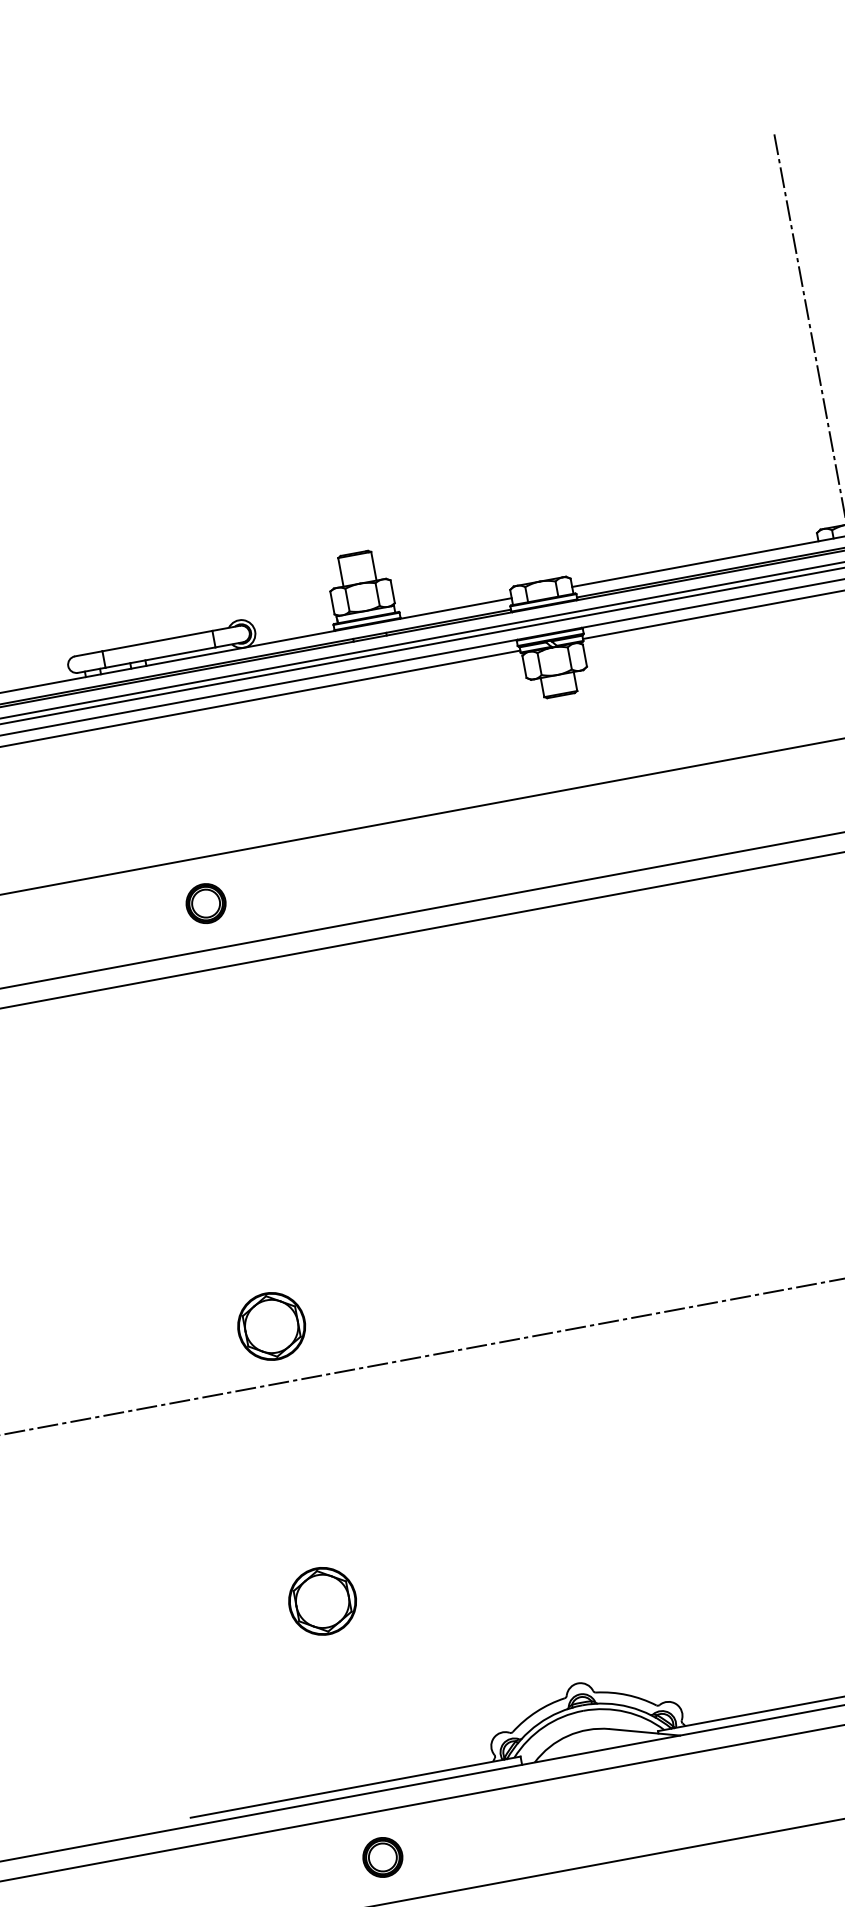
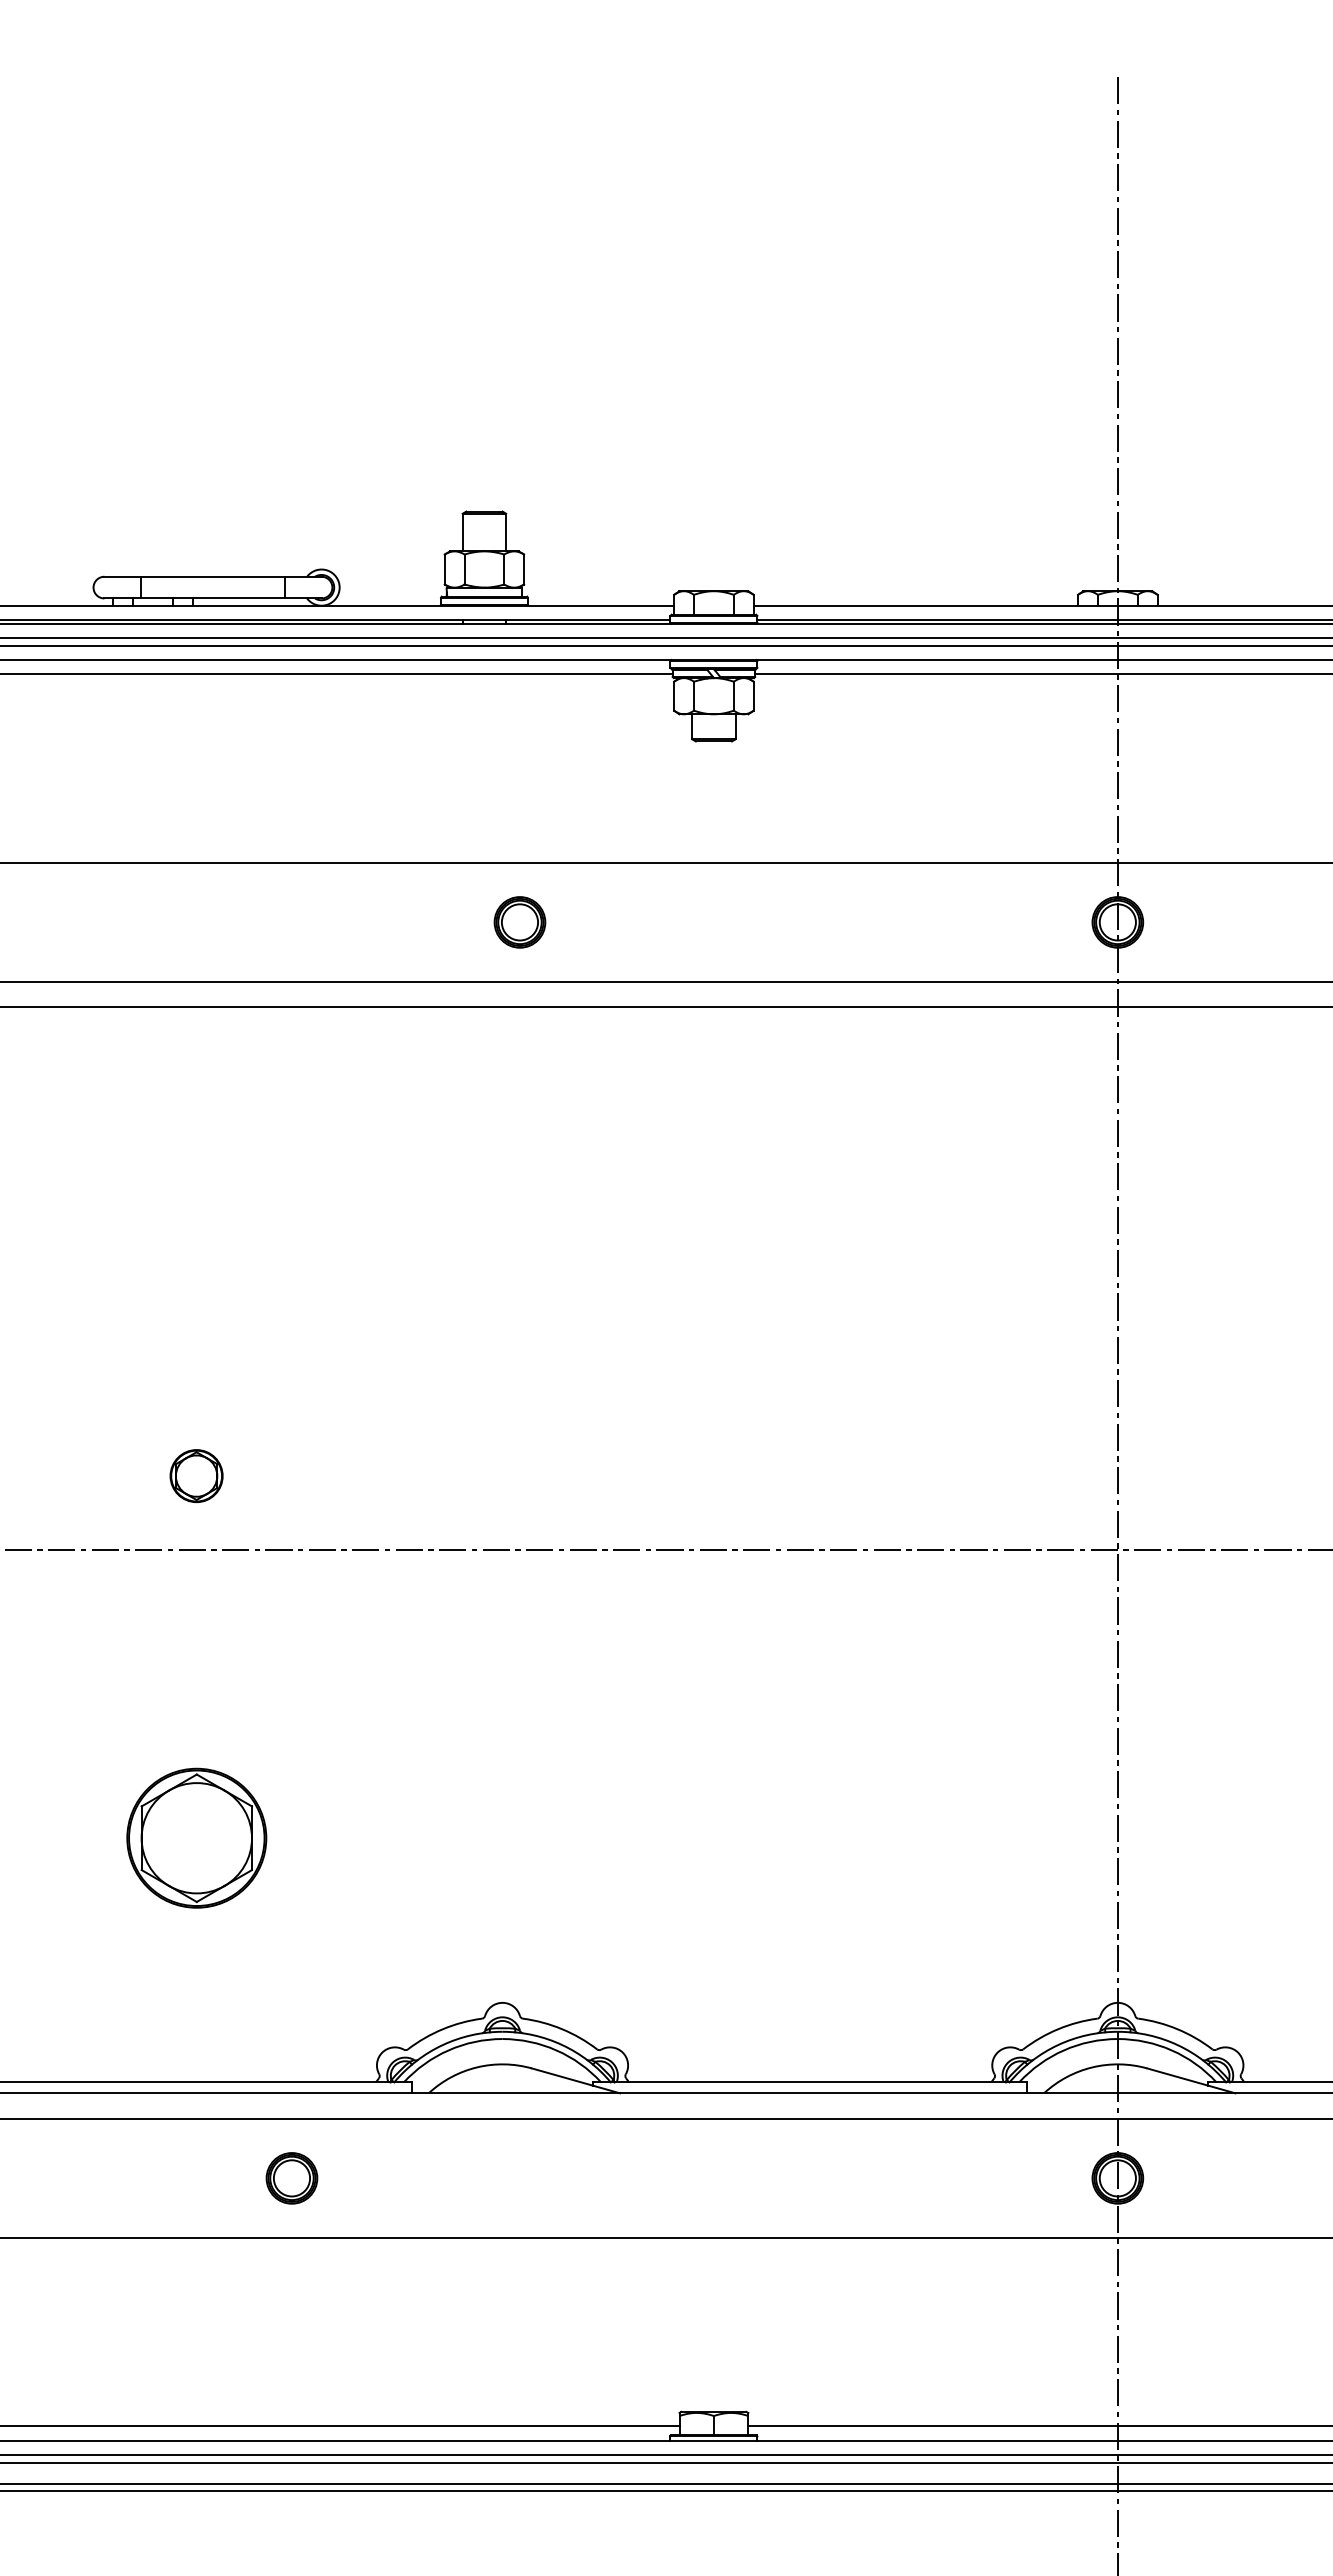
part: (205, 903) -> (519, 922), moved
part: (271, 1325) -> (196, 1475), size x0.6
part: (322, 1600) -> (196, 1837), size x1.6
part: (382, 1857) -> (291, 2178), moved

